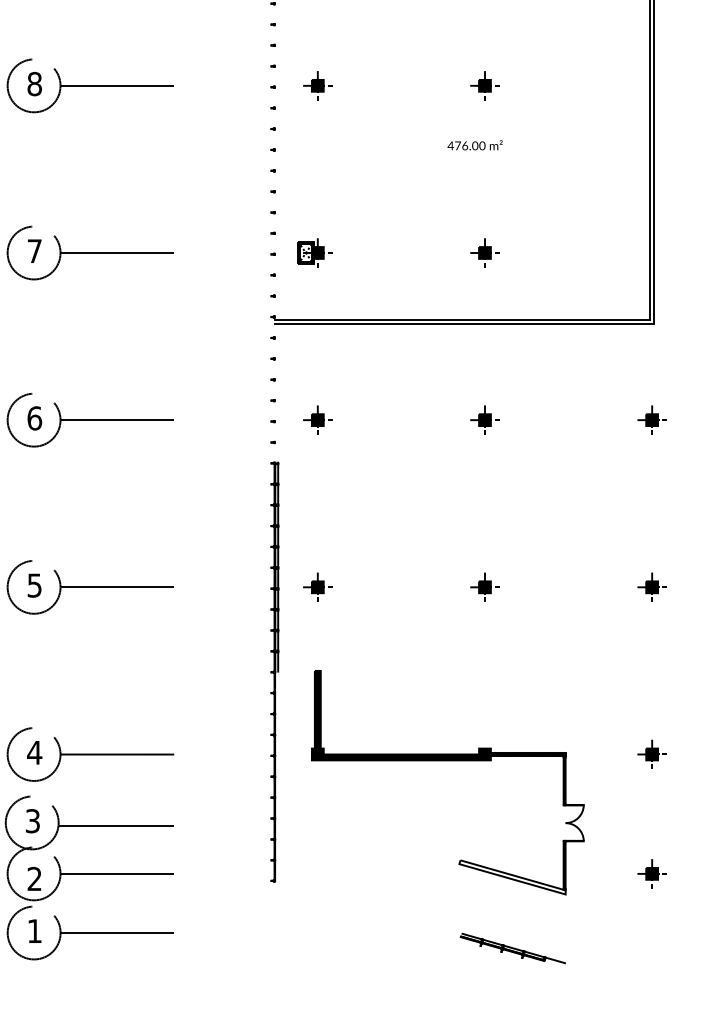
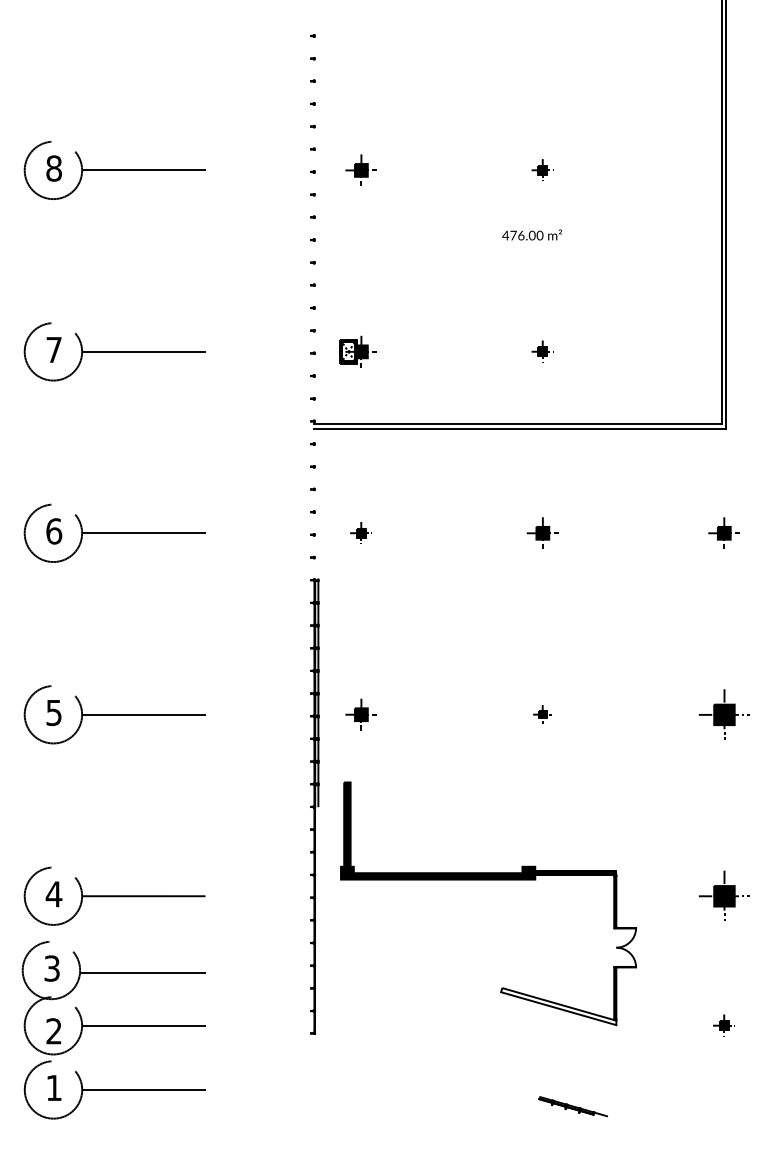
part: (484, 84) -> (542, 169), size x0.7
part: (484, 252) -> (542, 351), size x0.7
part: (316, 419) -> (360, 532), size x0.7
part: (484, 587) -> (542, 714), size x0.6
part: (651, 587) -> (723, 714), size x1.6
part: (651, 753) -> (723, 895), size x1.6
part: (447, 761) -> (488, 880), moved
part: (651, 873) -> (723, 1025), size x0.7
part: (512, 948) -> (572, 1106), size x0.6

